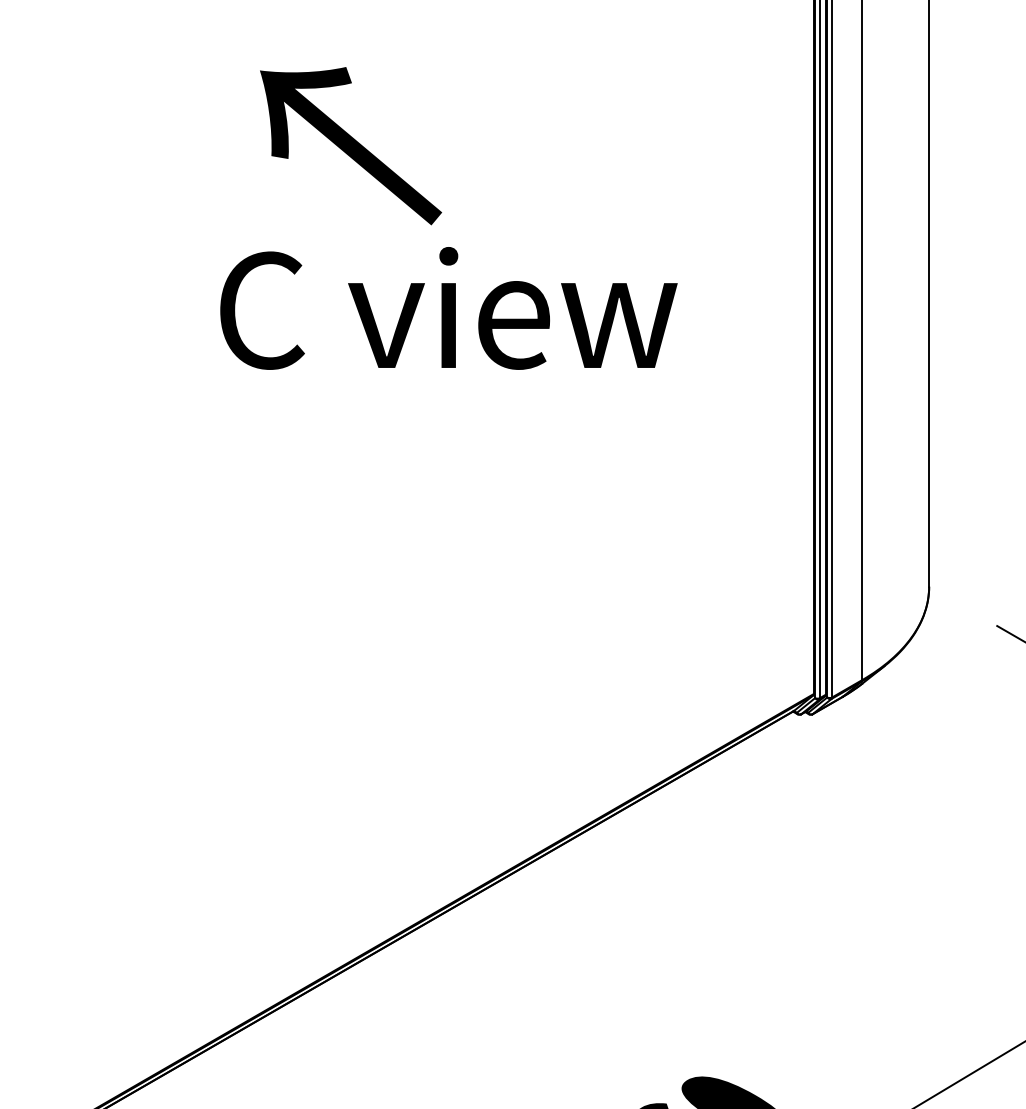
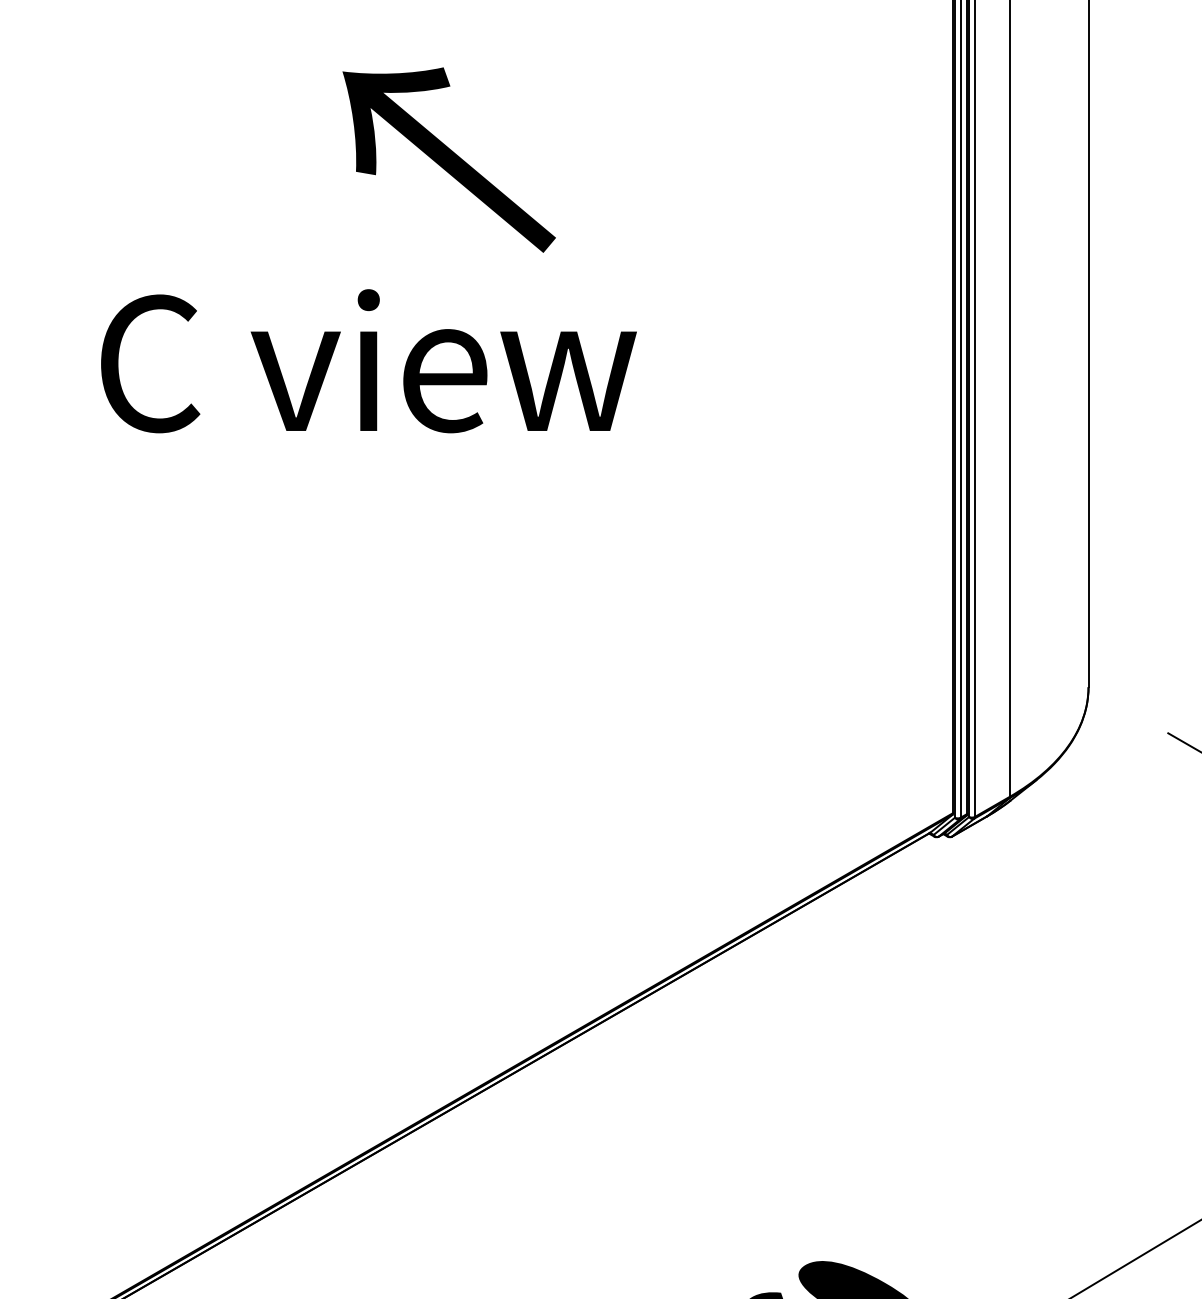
text: (350, 145) -> (448, 159), moved
text: (448, 308) -> (368, 361), moved

